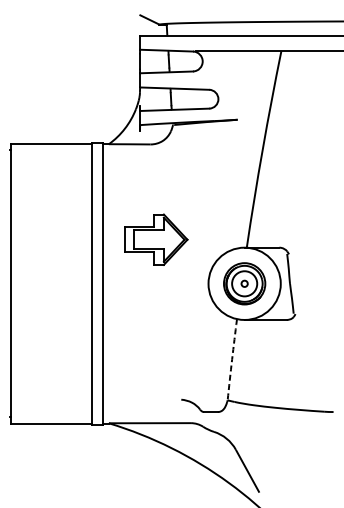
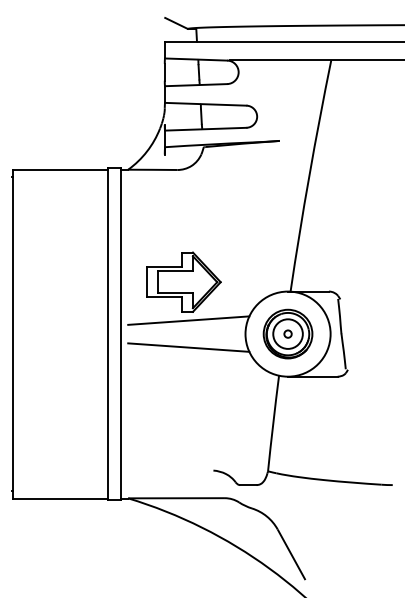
line: (160, 272) -> (188, 320), added
line: (160, 295) -> (188, 347), added
arc: (232, 359) -> (273, 423), dashed -> solid

